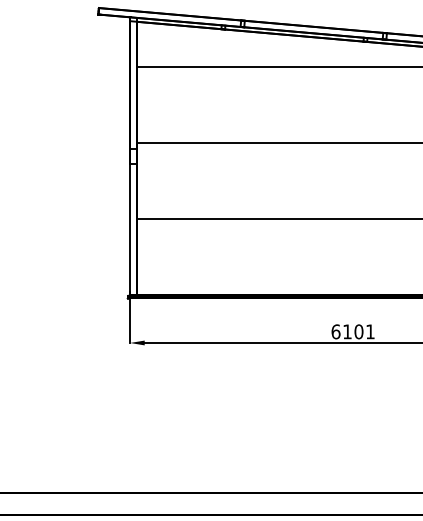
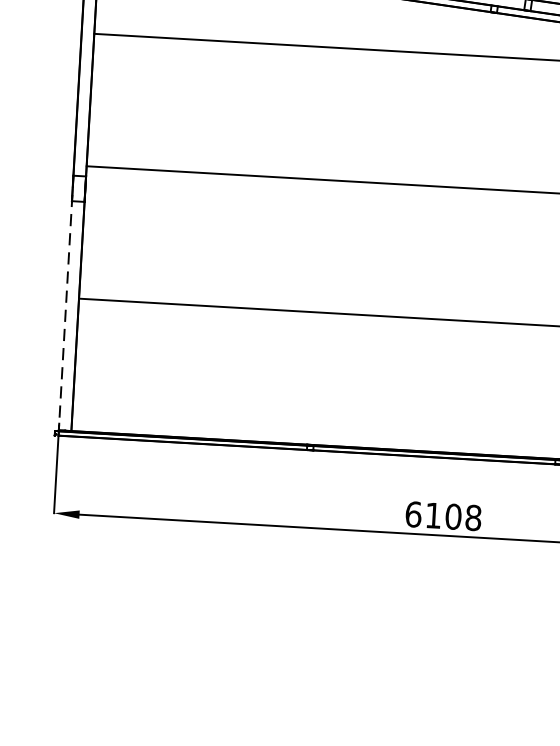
line: (130, 222) -> (66, 303), solid -> dashed
text: (370, 331) -> (473, 517), 6101 -> 6108

